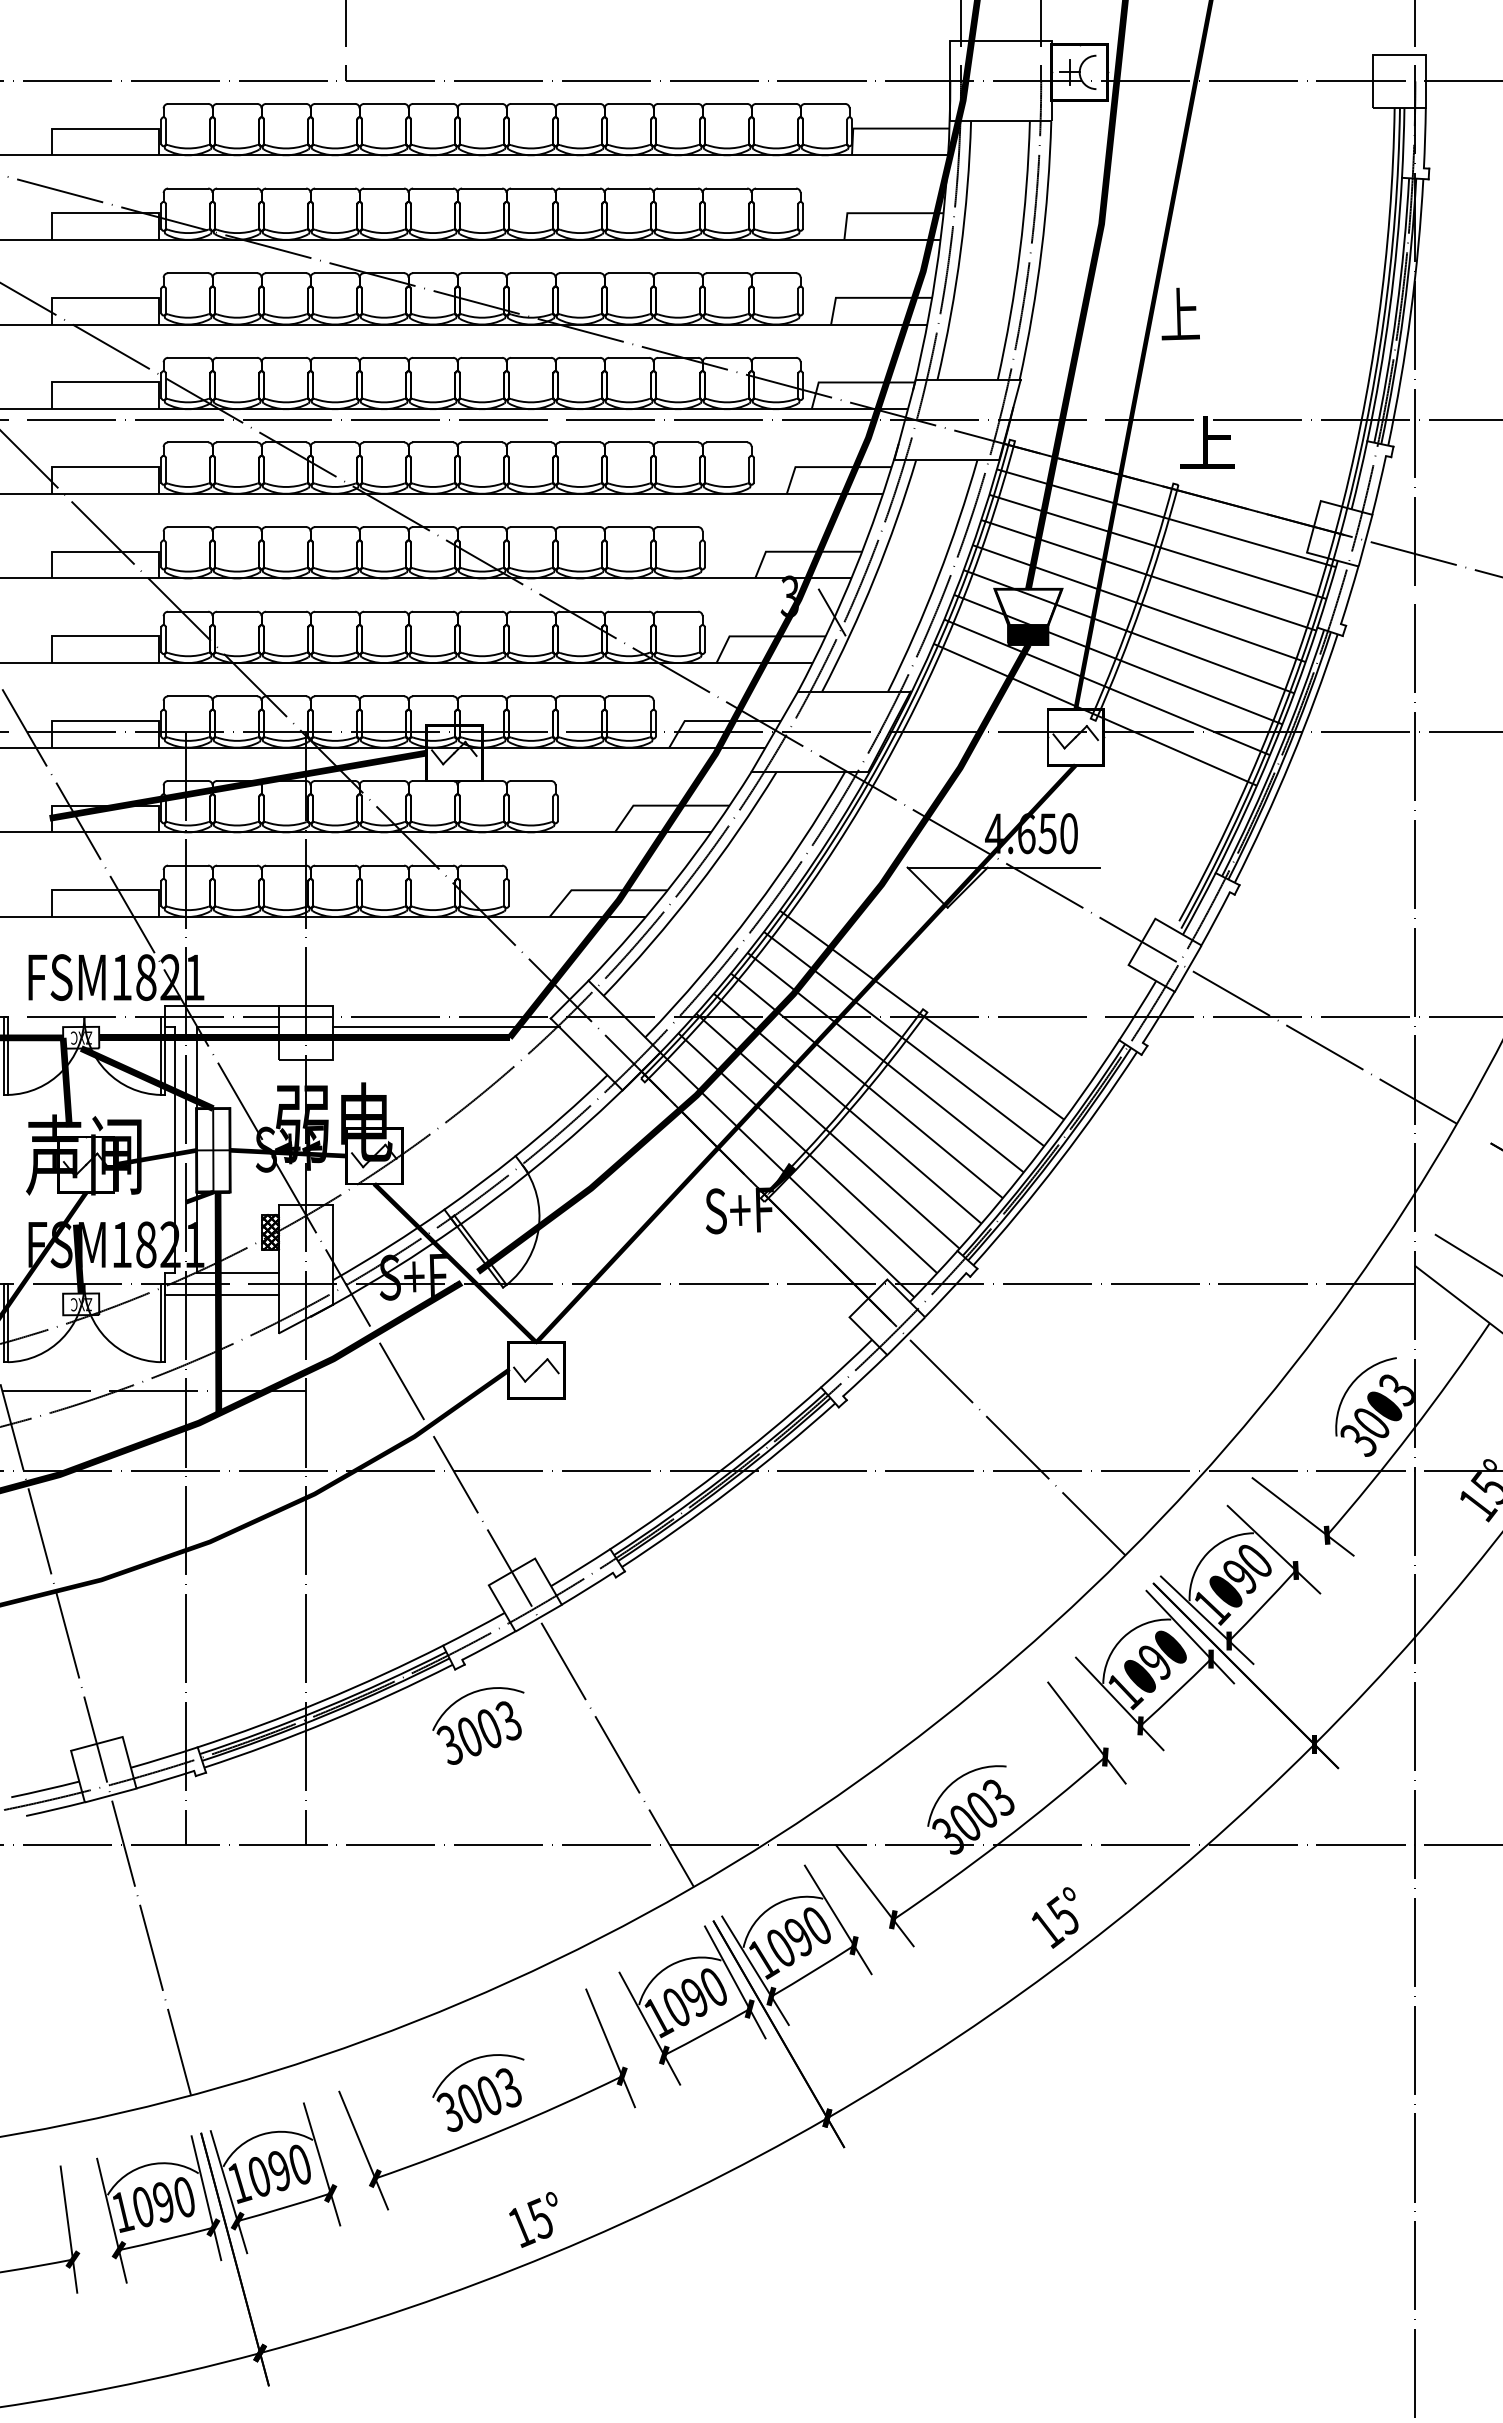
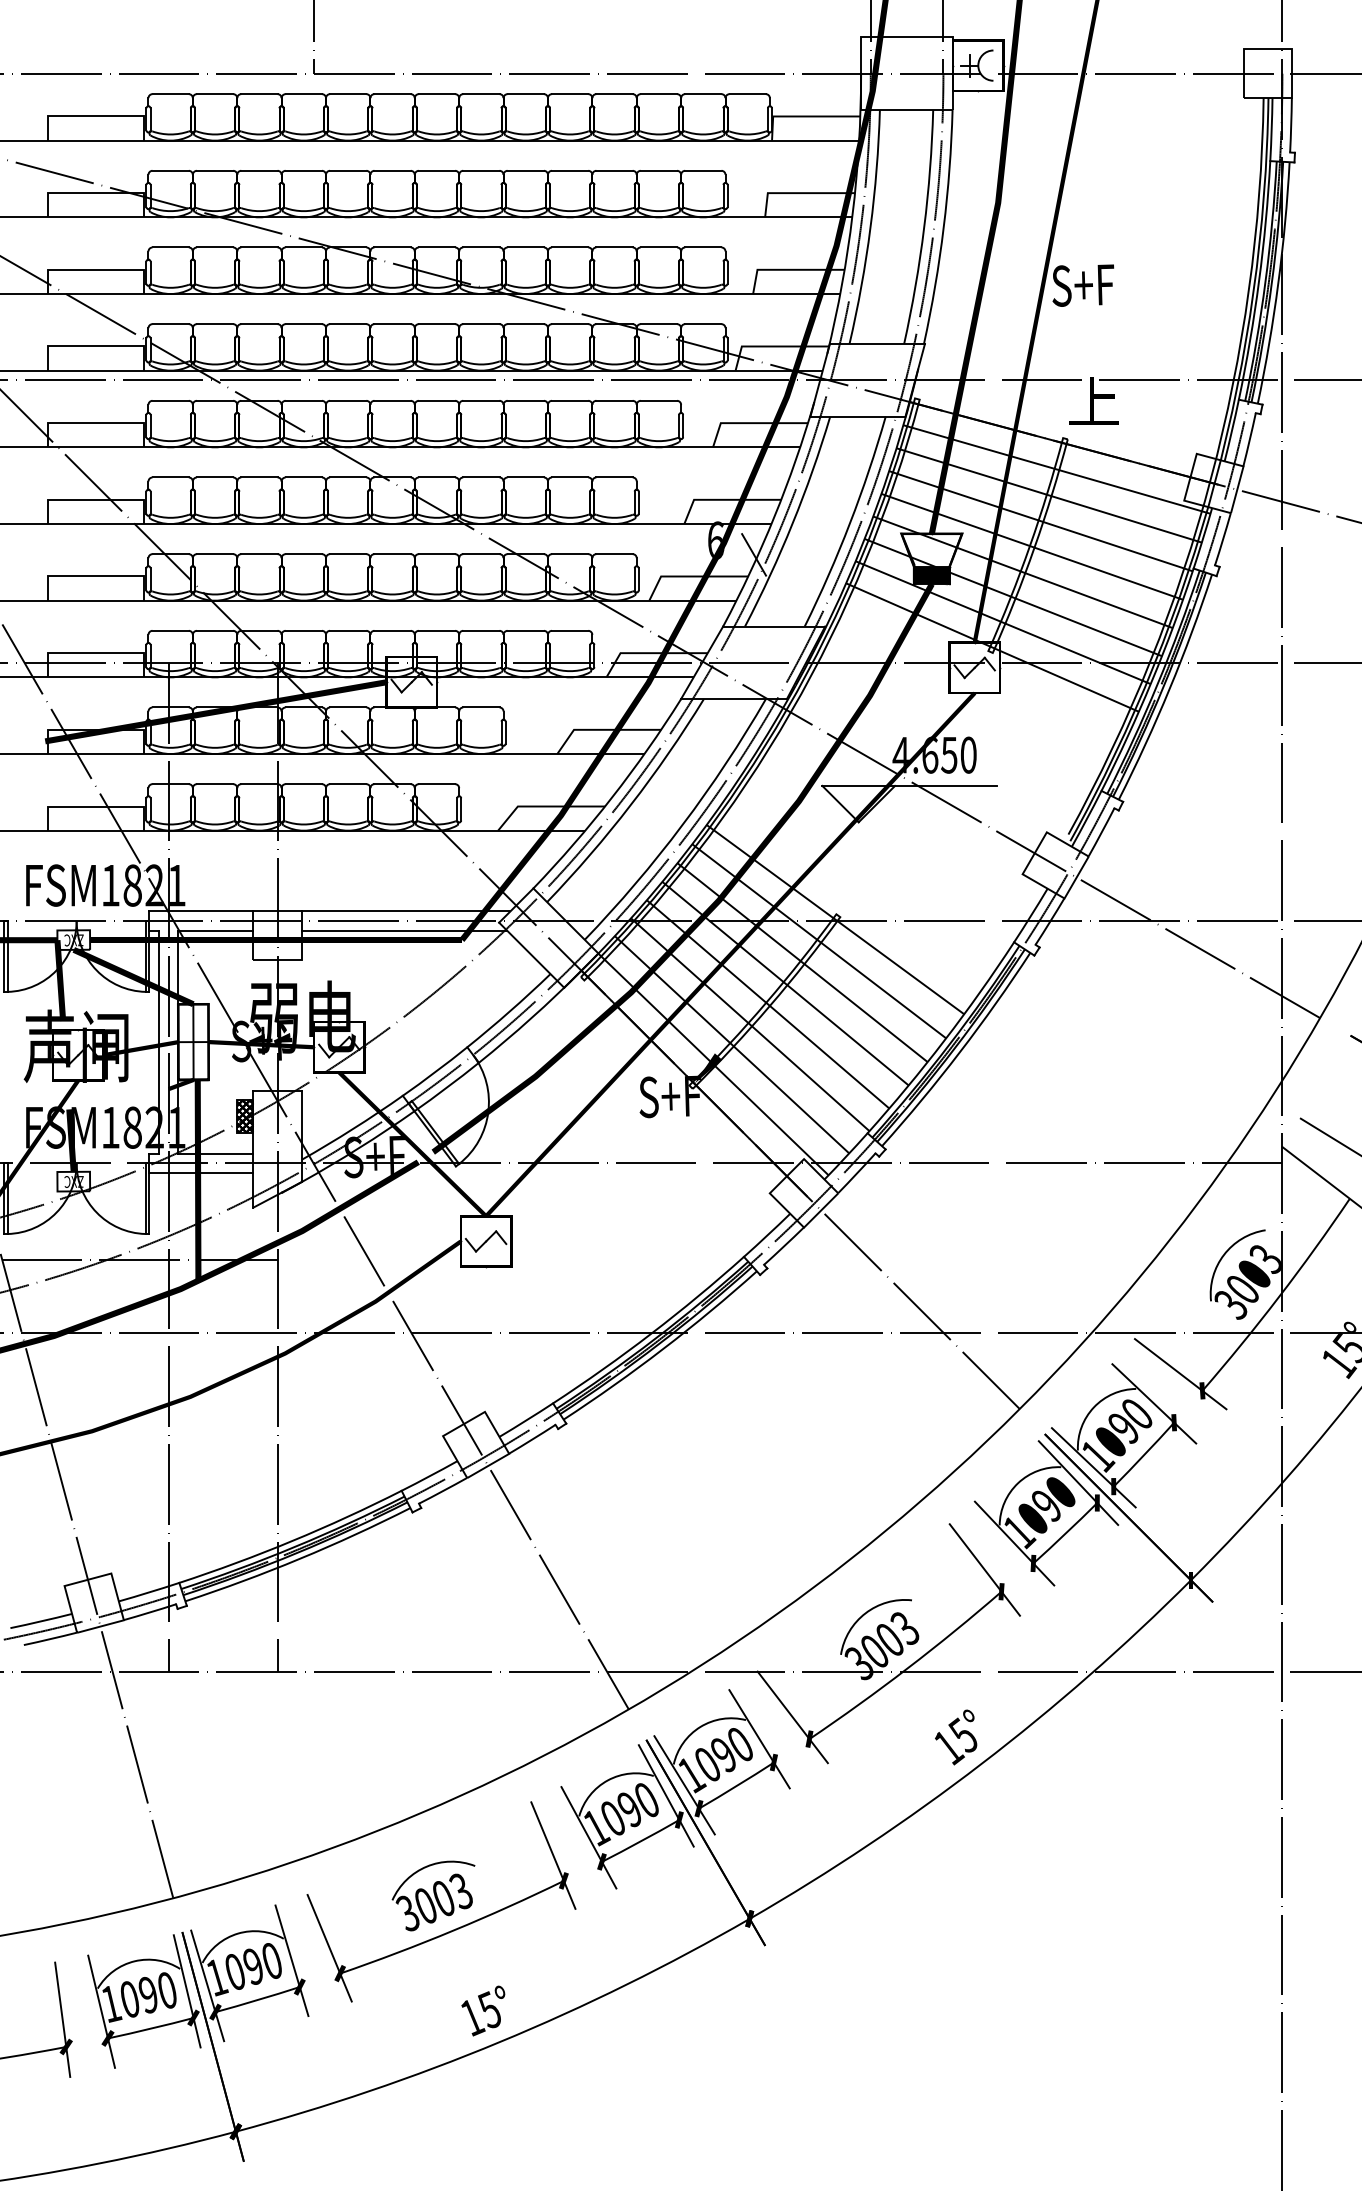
text: (1195, 313) -> (1083, 284), 上 -> S+F
text: (789, 596) -> (715, 540), 3 -> 6
line: (447, 1006) -> (405, 911), added
part: (478, 1725) -> (433, 1563), removed

